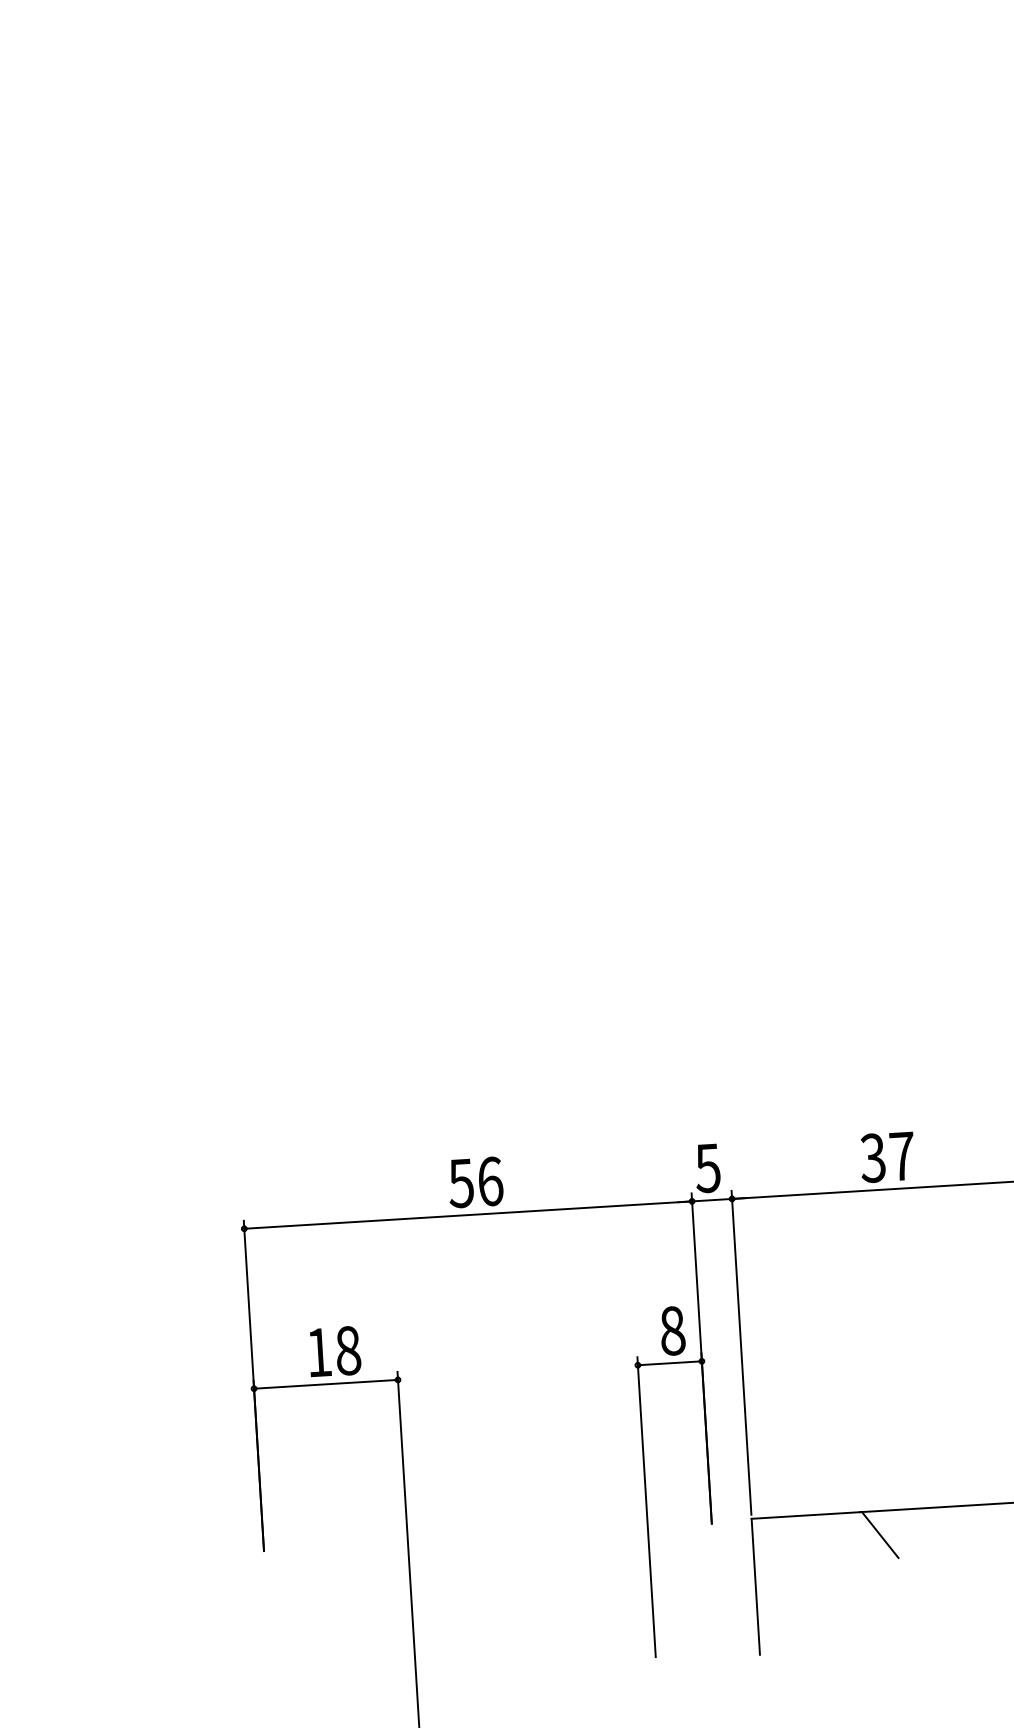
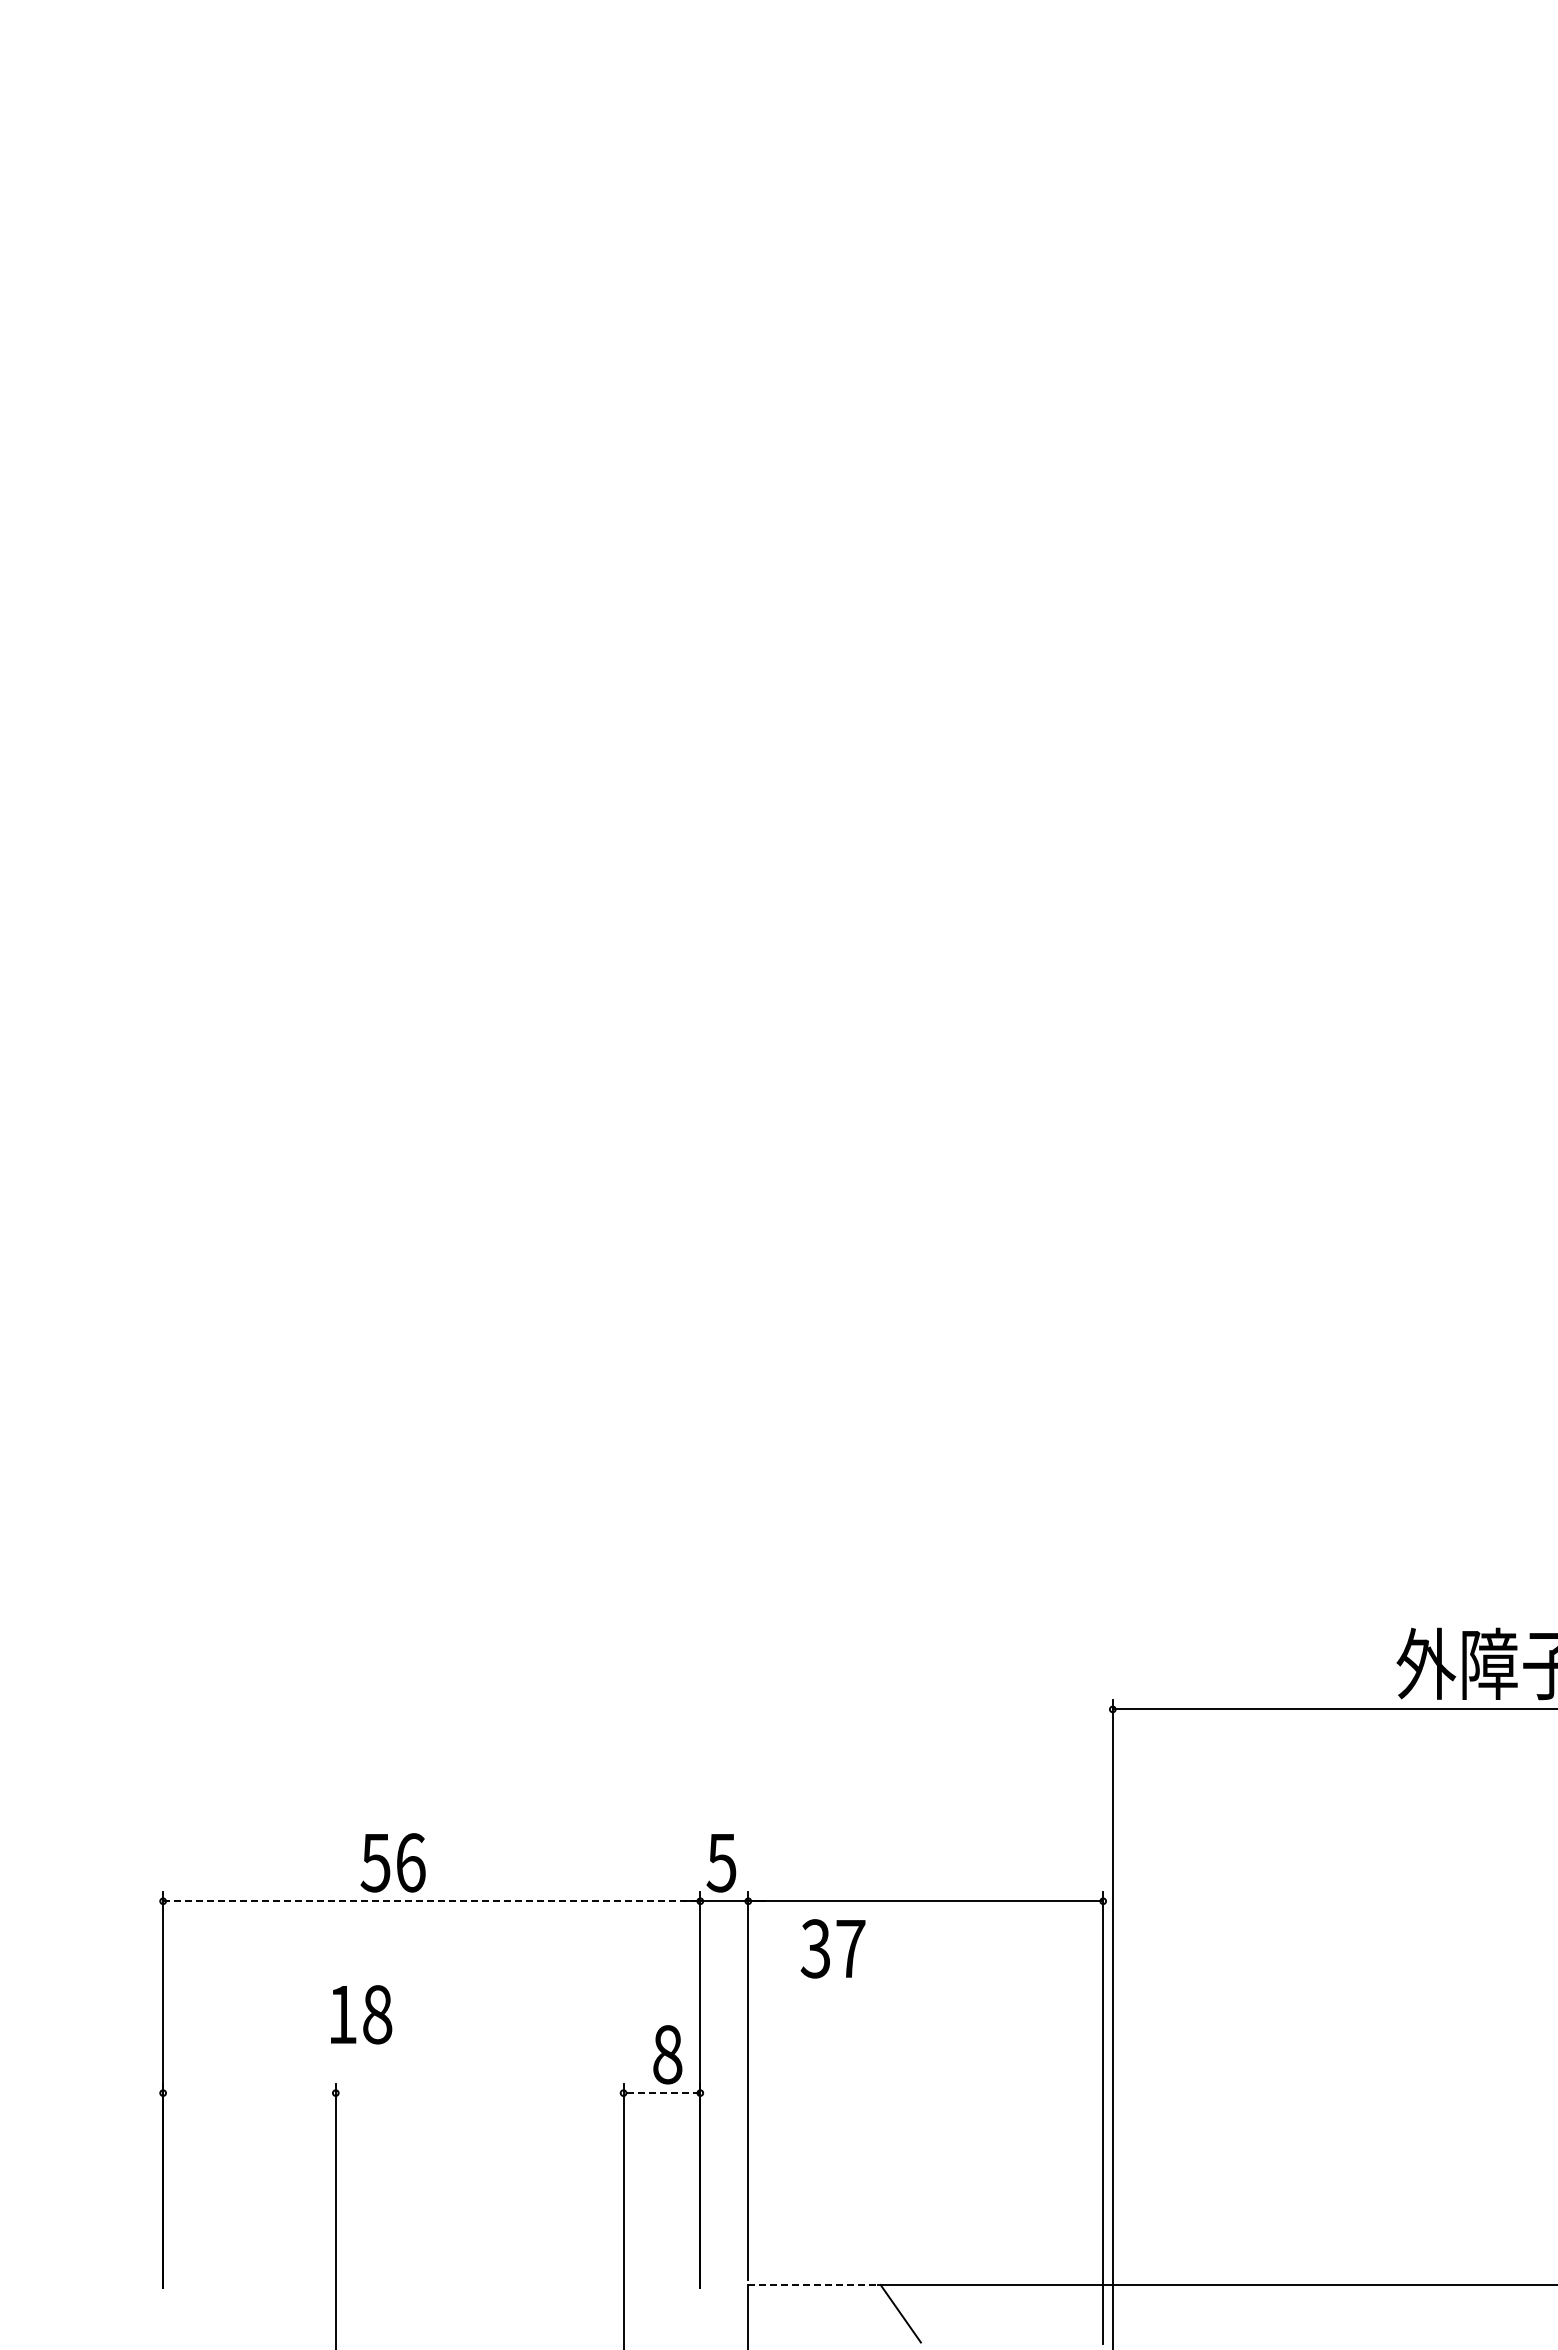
text: (887, 1157) -> (832, 1948), moved
text: (475, 1182) -> (392, 1862), moved
line: (468, 1215) -> (431, 1901), solid -> dashed
text: (334, 1351) -> (361, 2014), moved
line: (669, 1363) -> (661, 2093), solid -> dashed
line: (326, 1384) -> (249, 2093), removed
line: (806, 1515) -> (814, 2284), solid -> dashed

